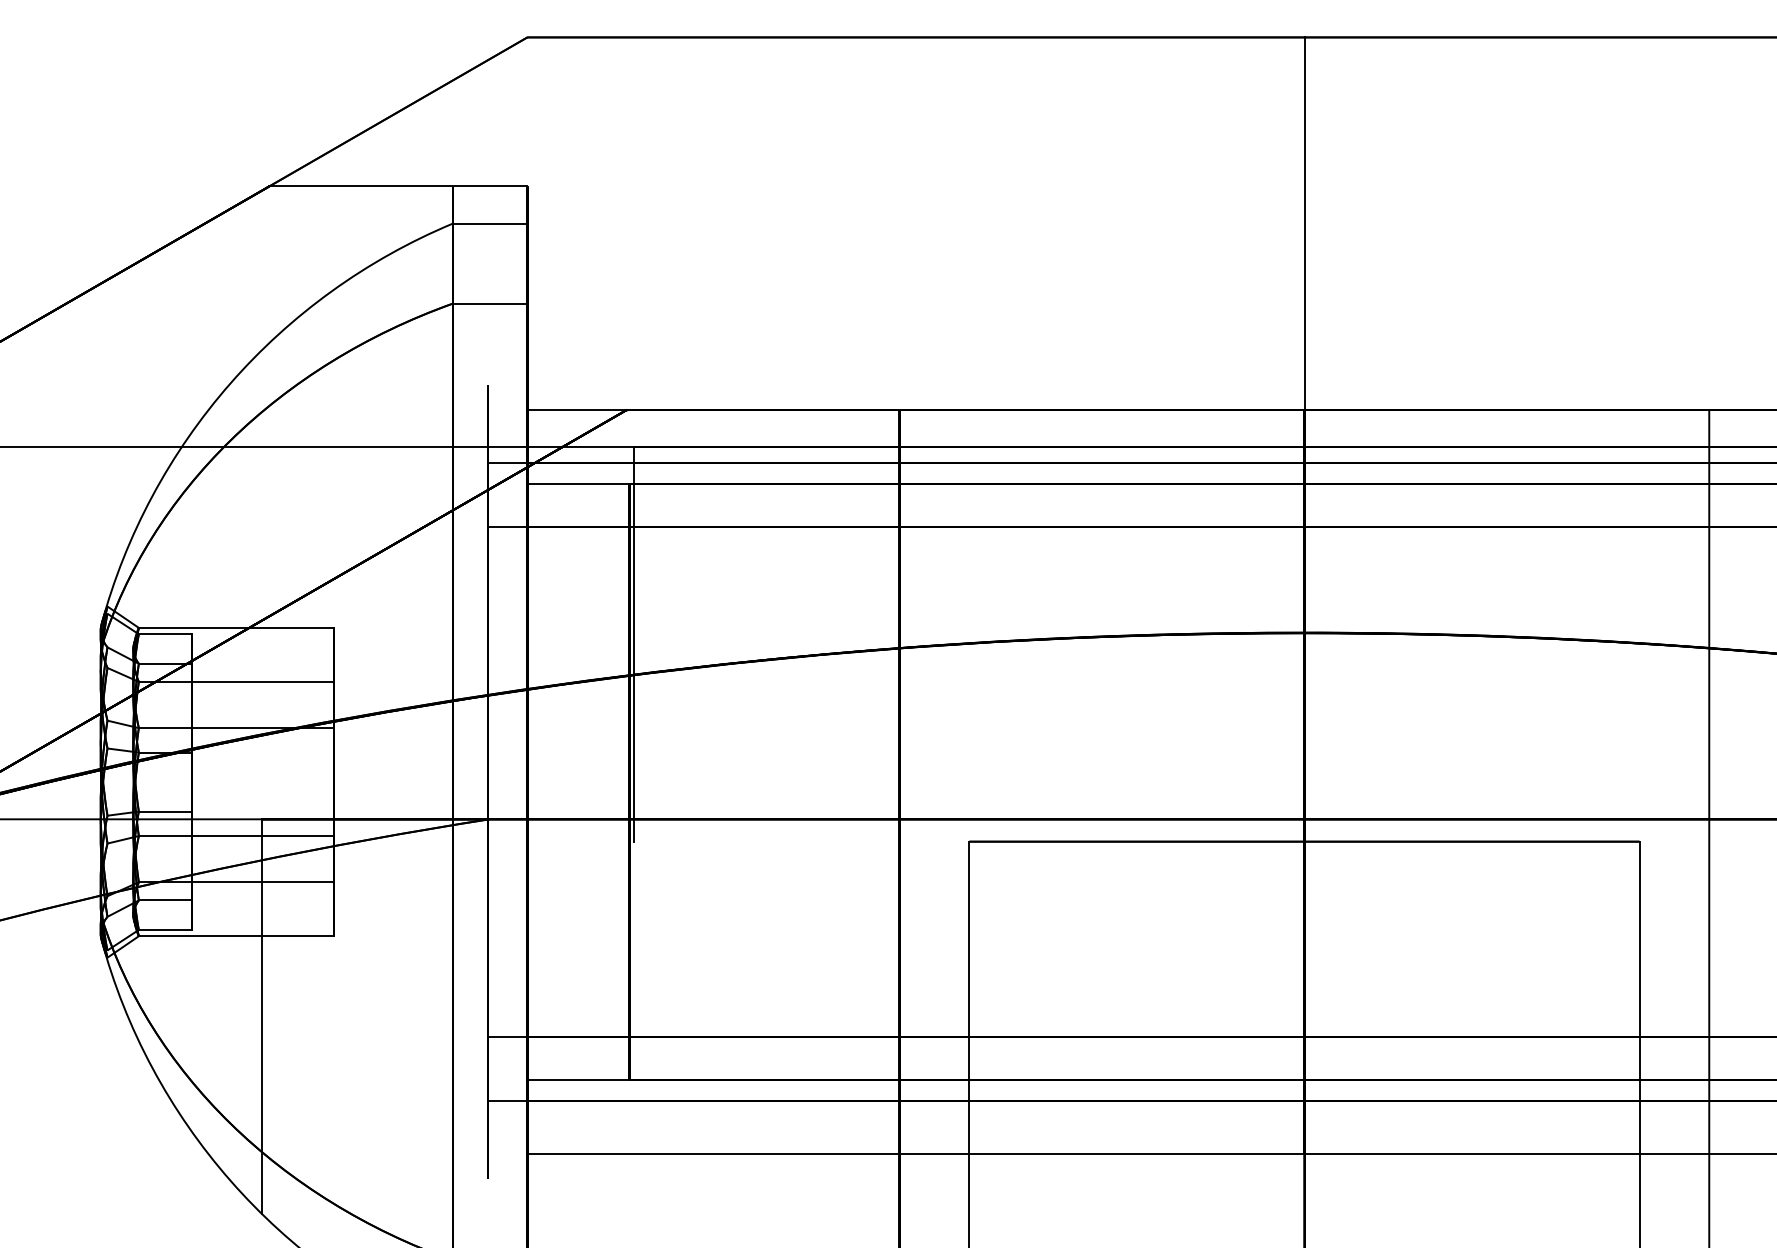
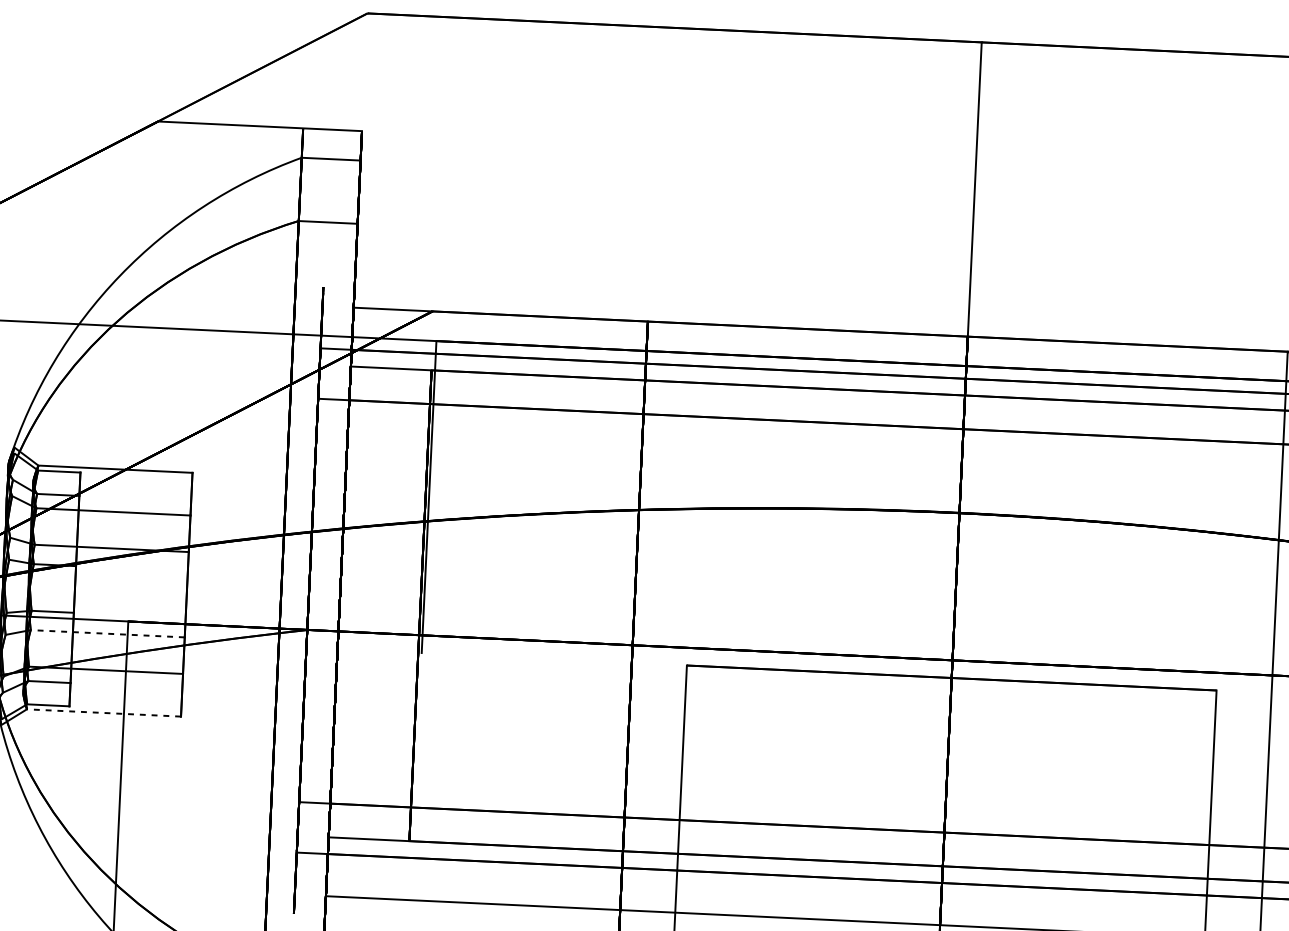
line: (236, 836) -> (107, 634), solid -> dashed
line: (236, 936) -> (104, 713), solid -> dashed

